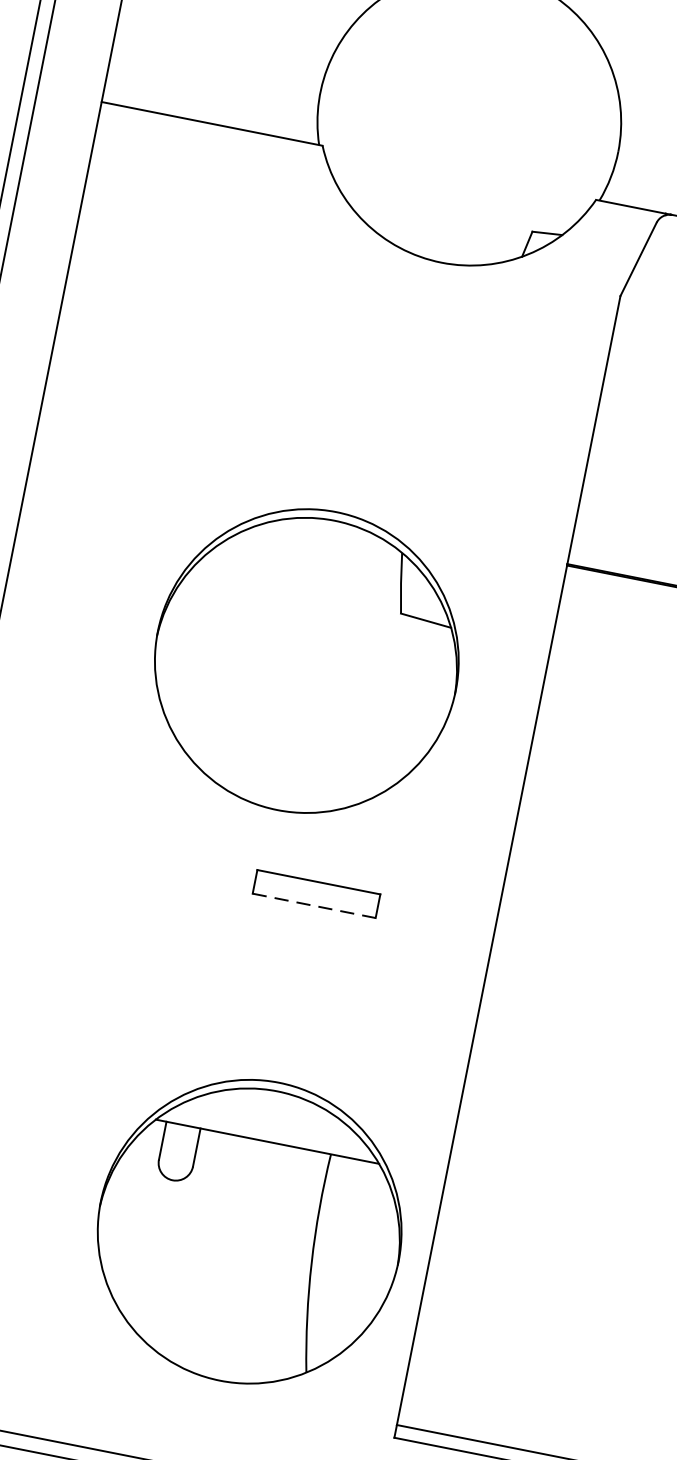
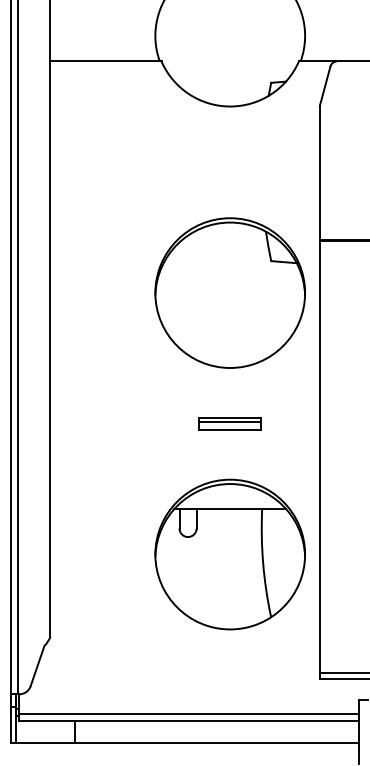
part: (305, 659) -> (229, 292), moved
line: (317, 891) -> (230, 422), added
line: (314, 905) -> (230, 429), dashed -> solid
part: (248, 1231) -> (229, 554), moved

